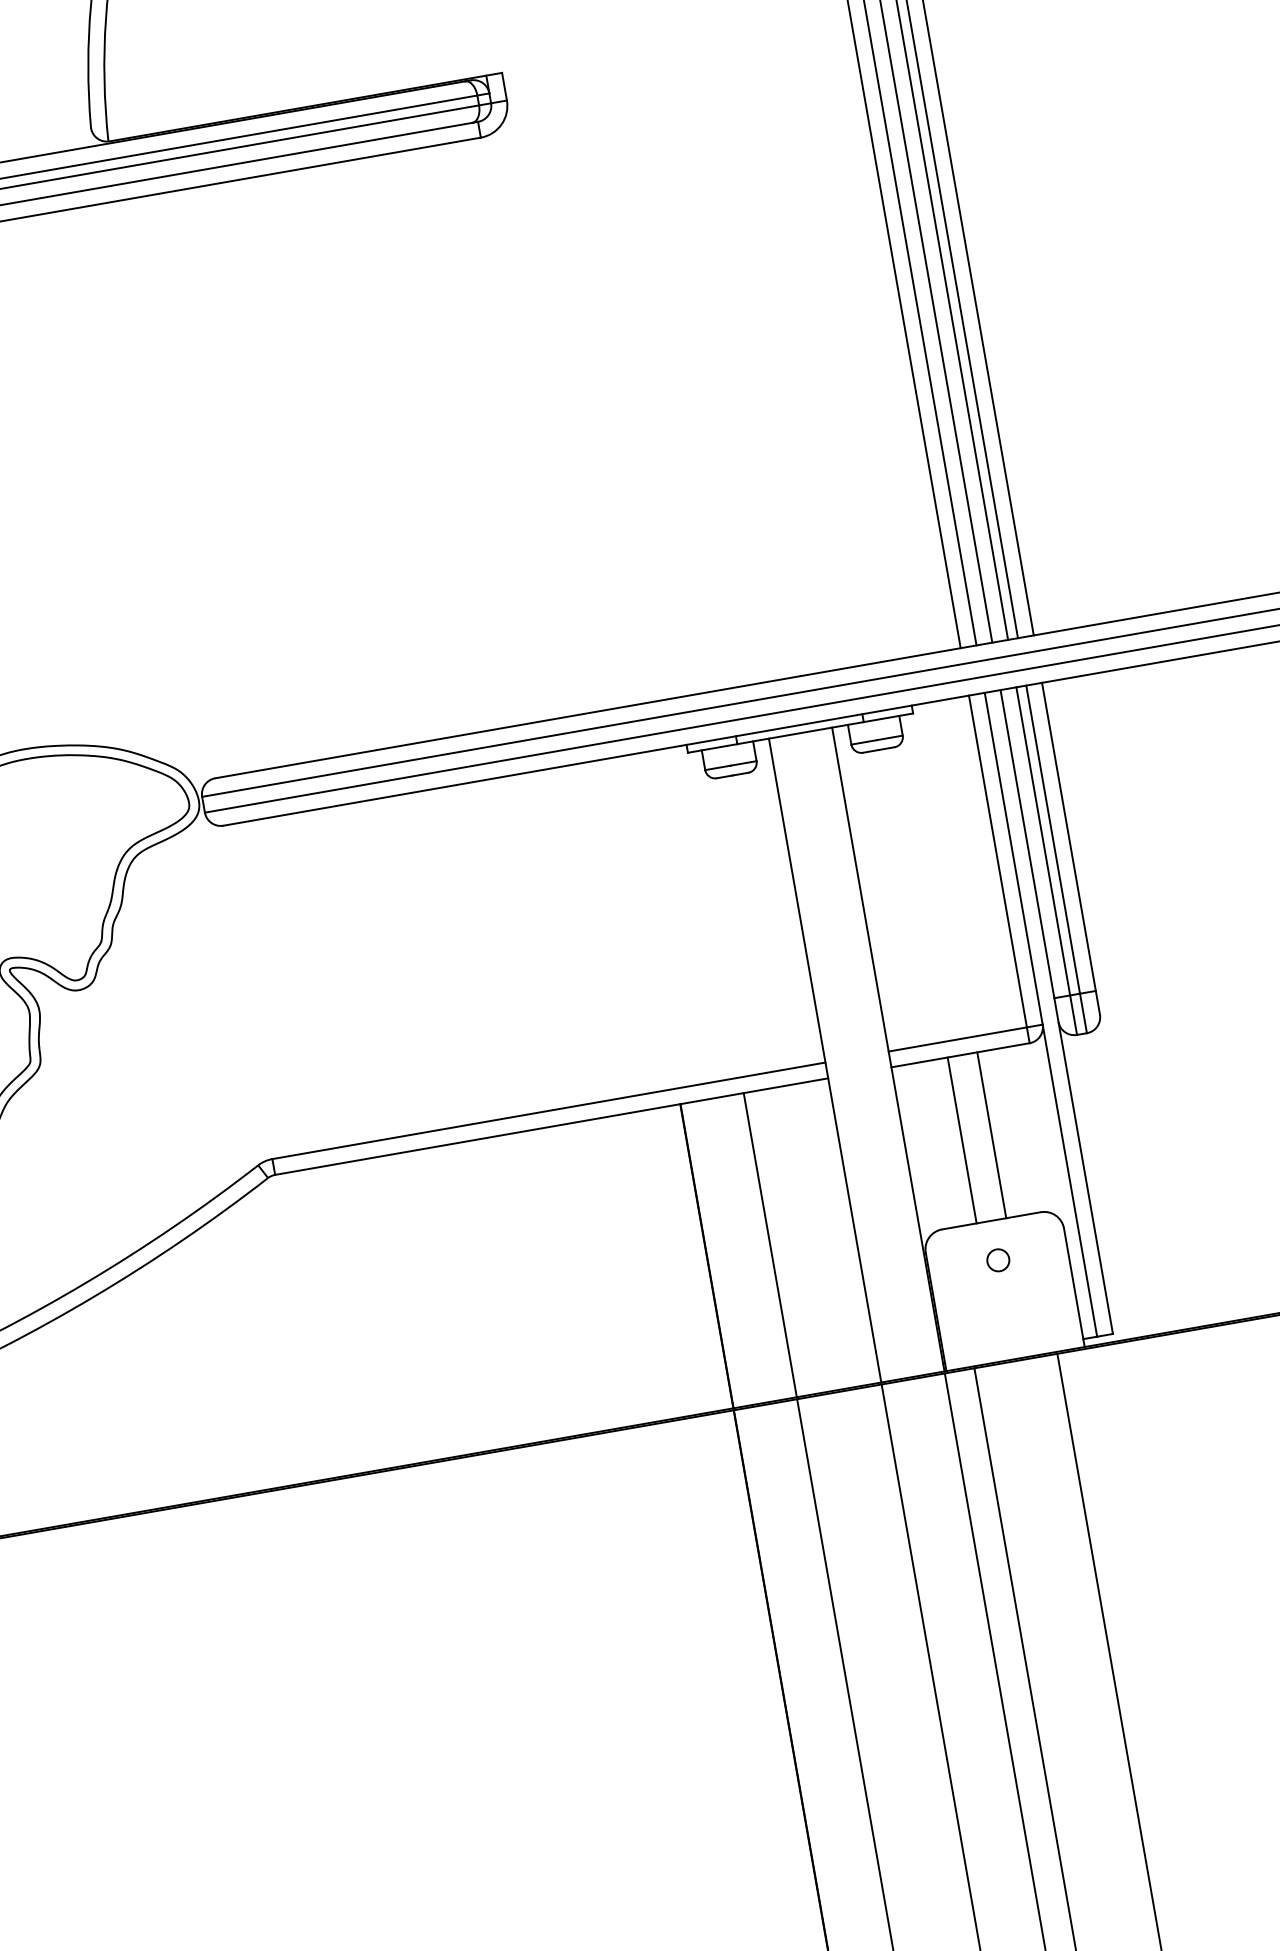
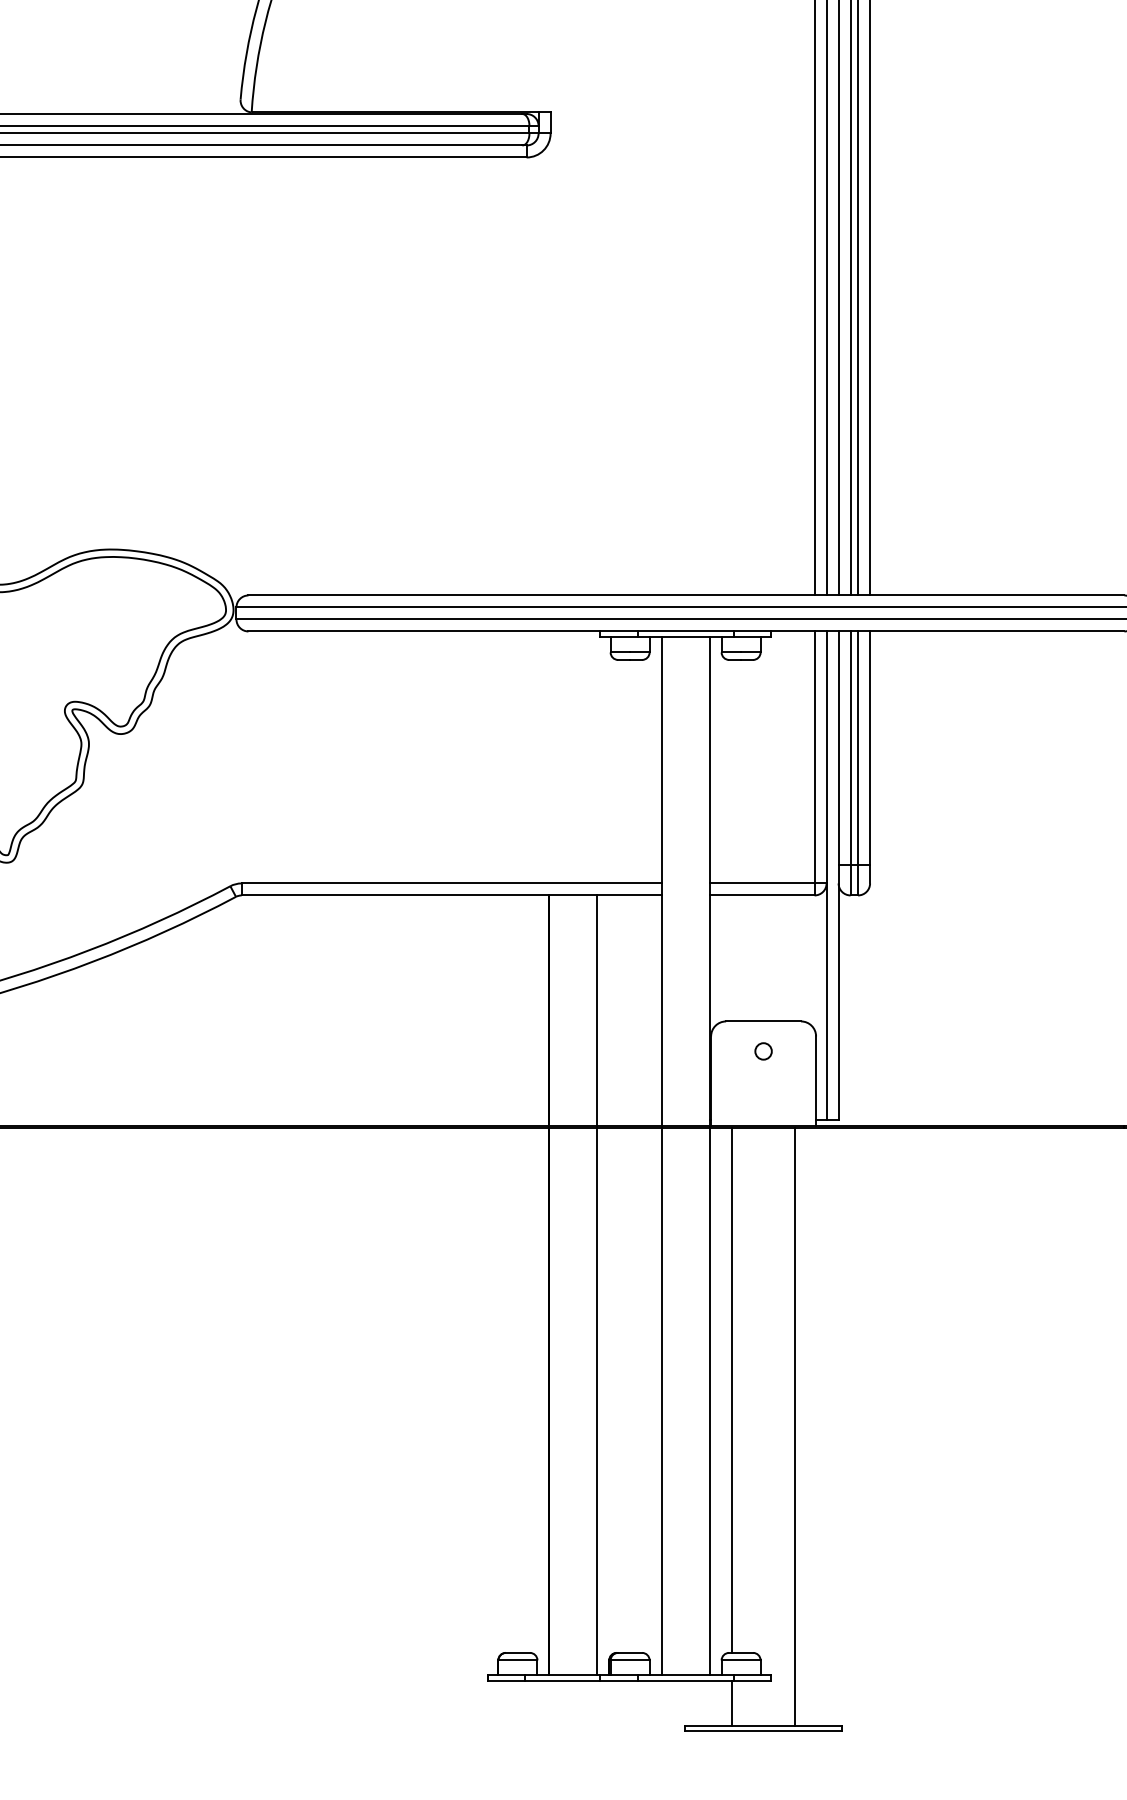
line: (991, 1135) -> (774, 958), removed
line: (962, 1140) -> (752, 958), removed

